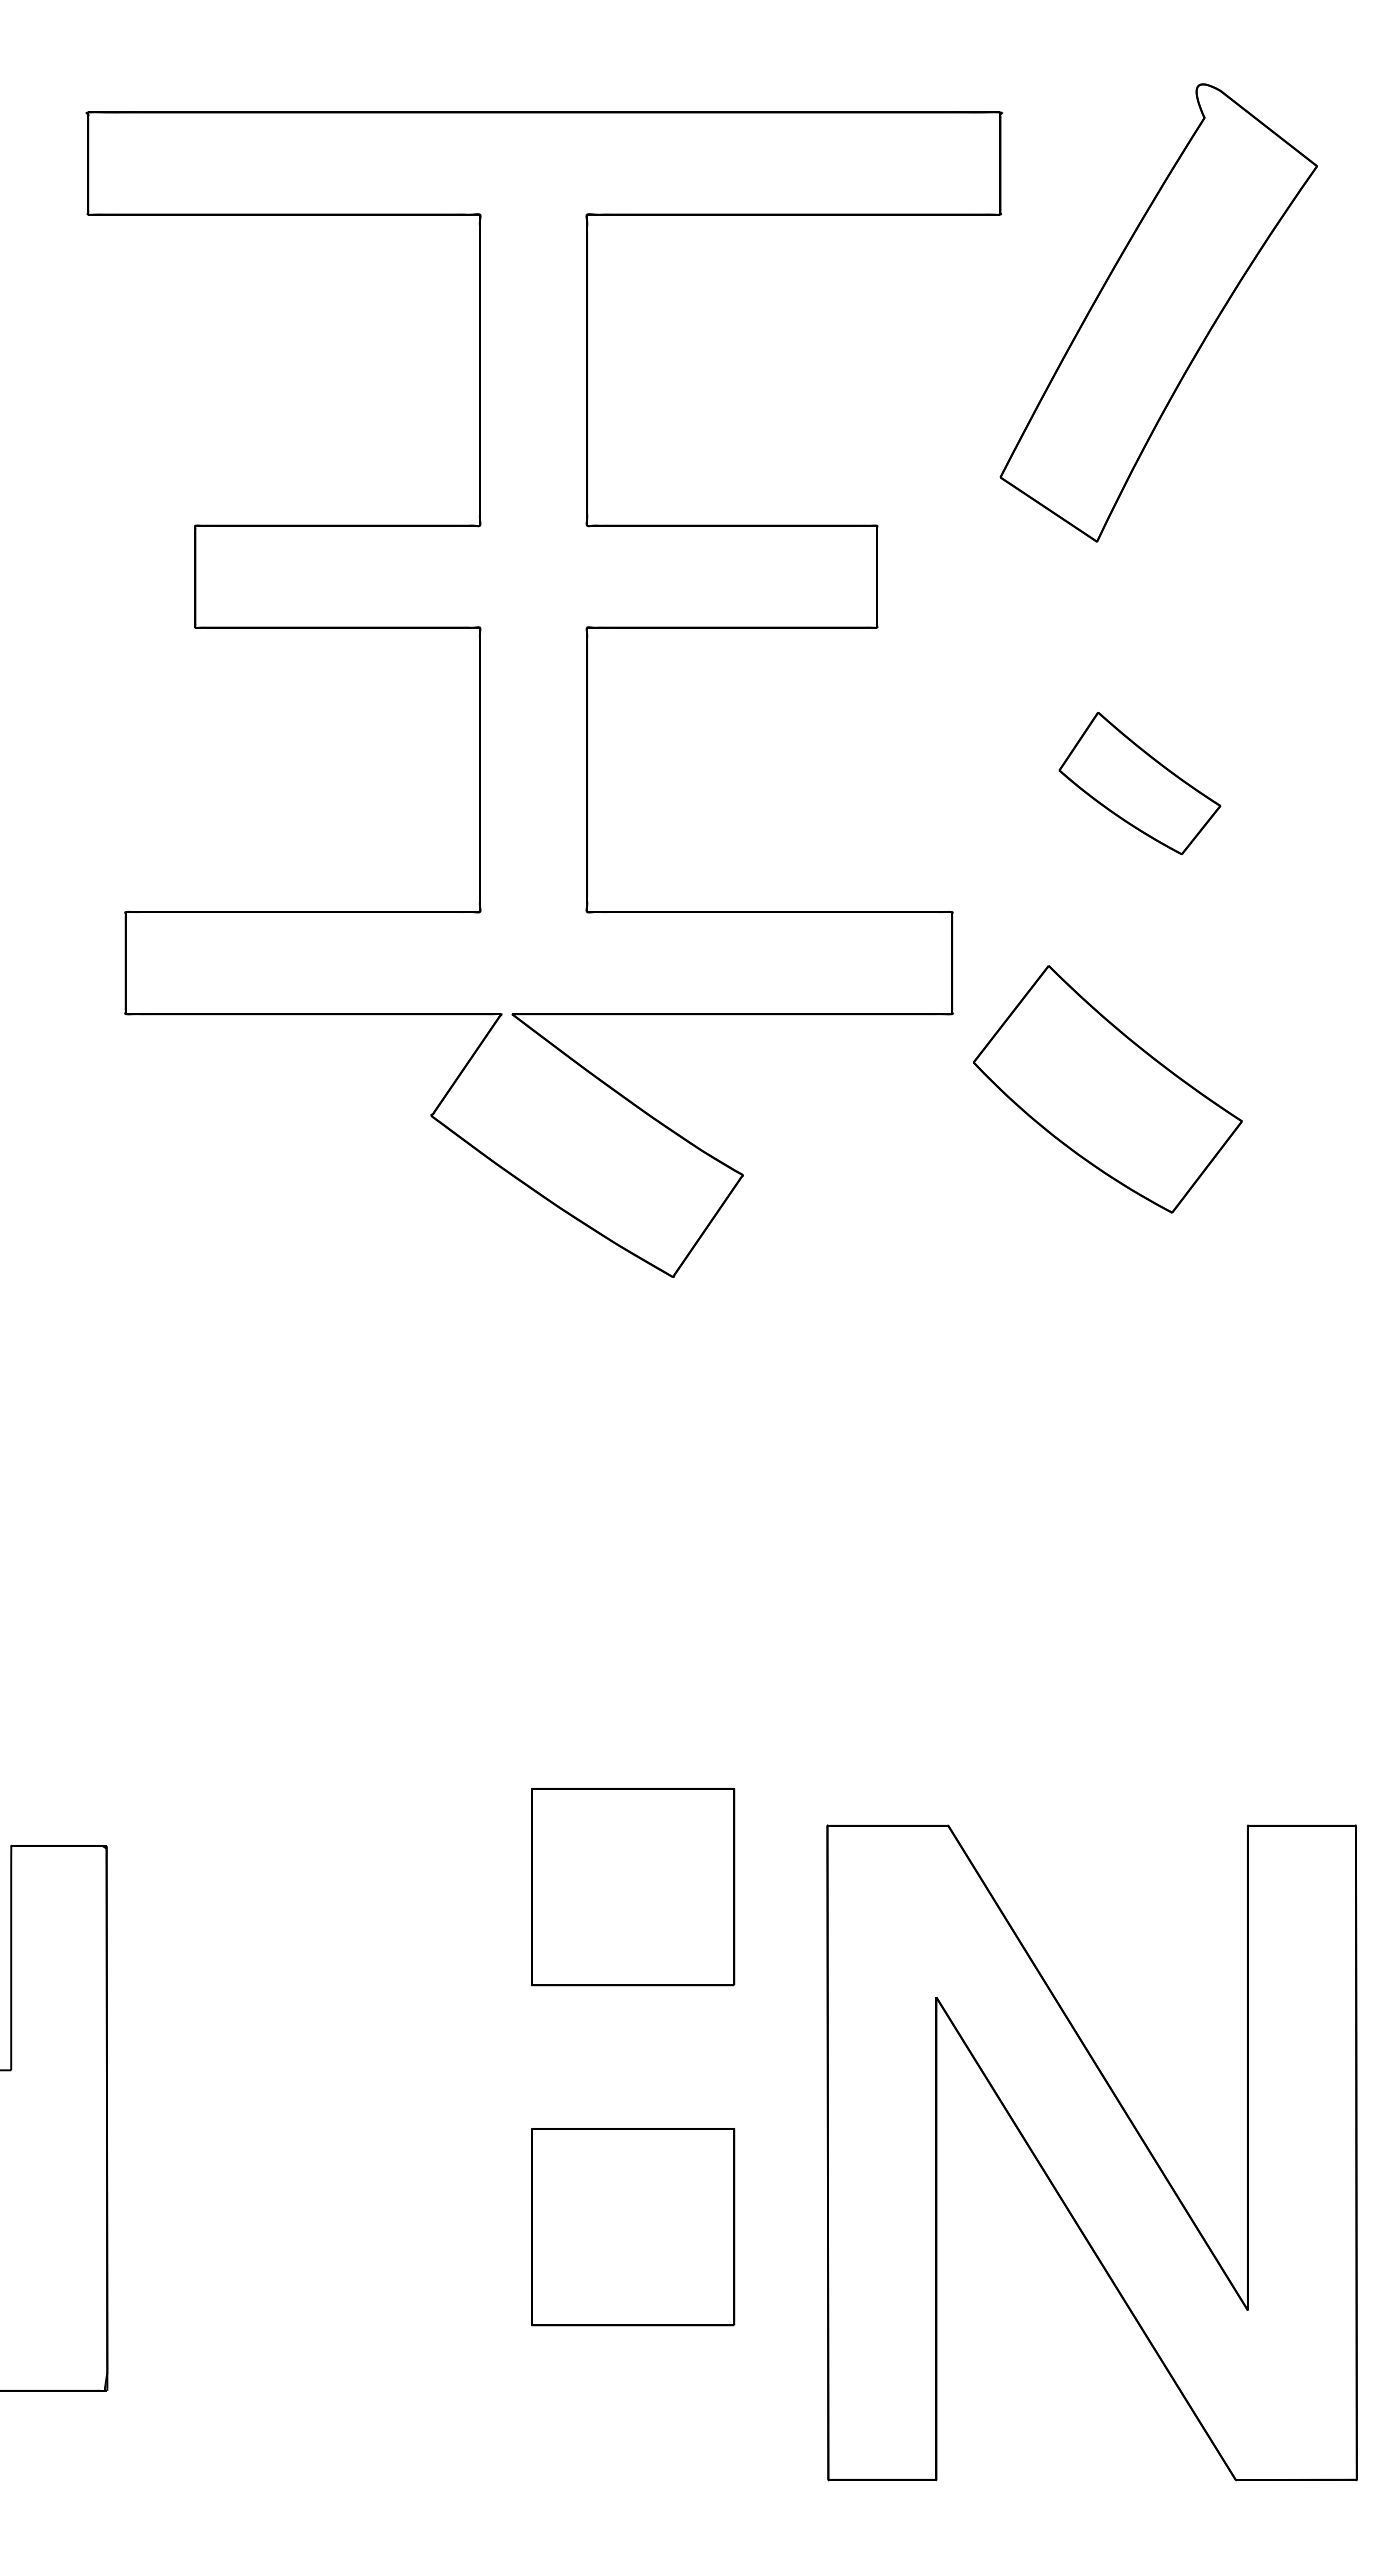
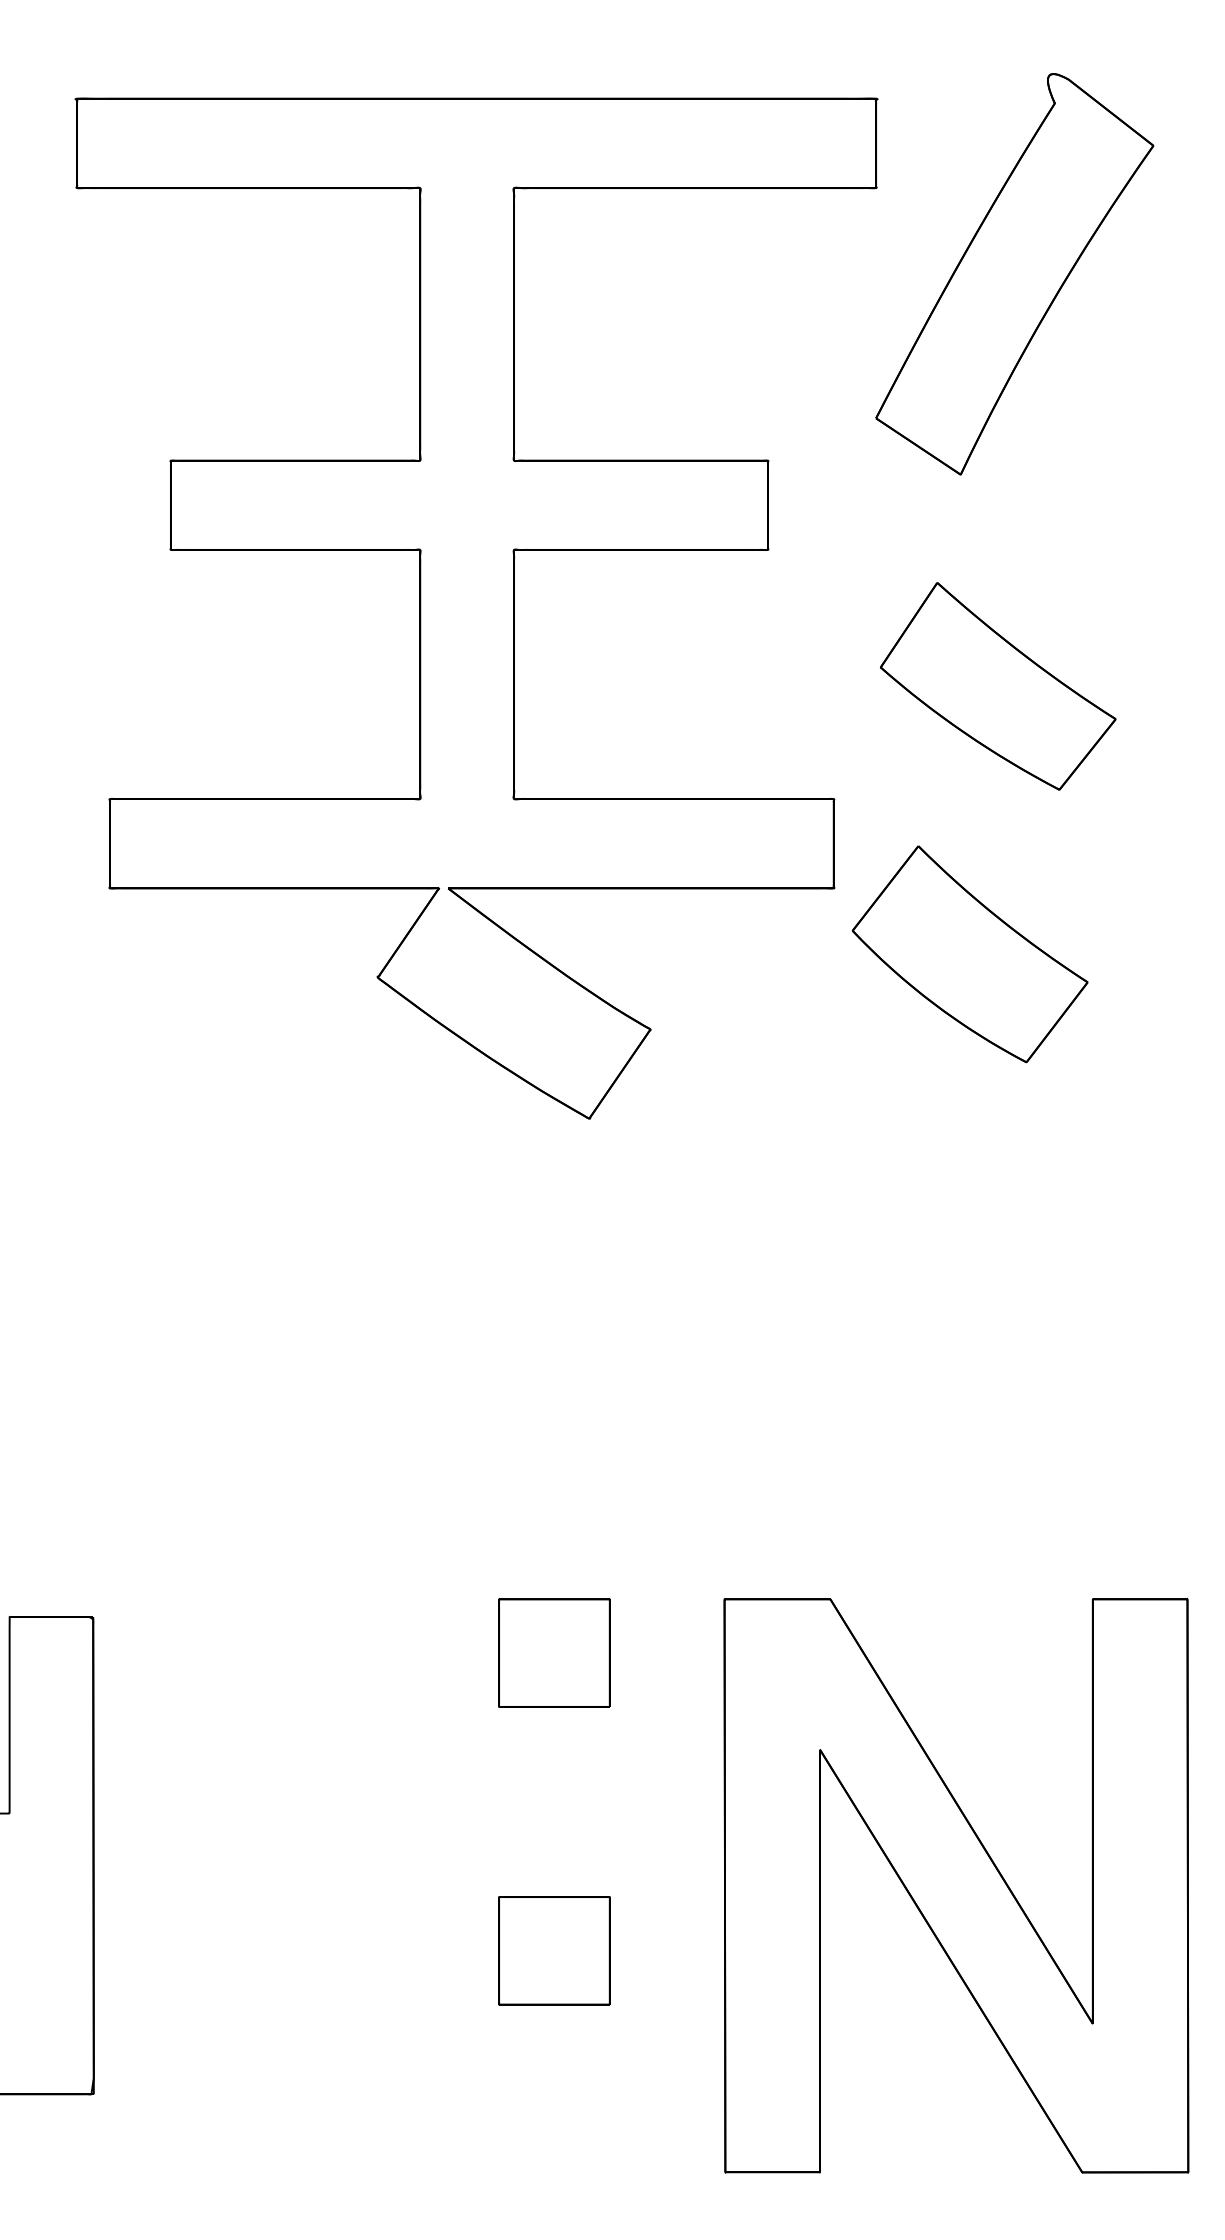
part: (1139, 783) -> (997, 686), size x1.67
part: (633, 1887) -> (554, 1653), size x0.62
part: (633, 2226) -> (554, 1950), size x0.62

